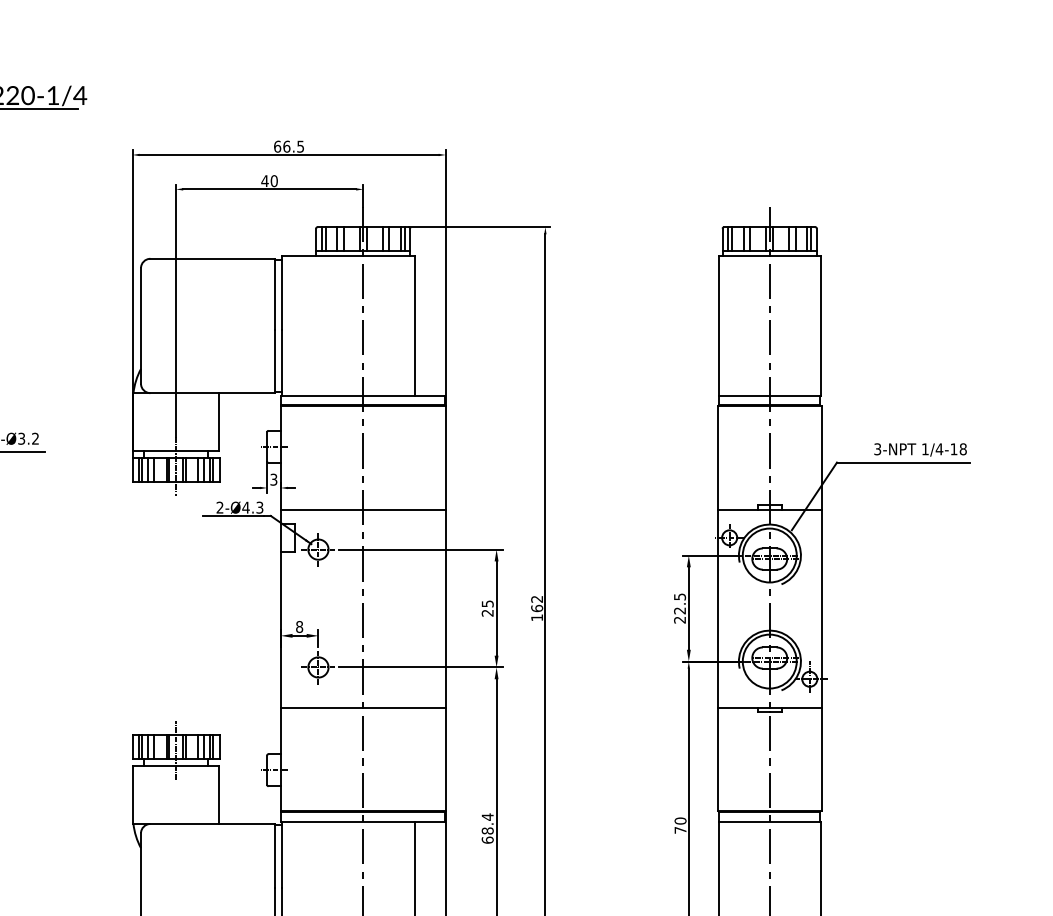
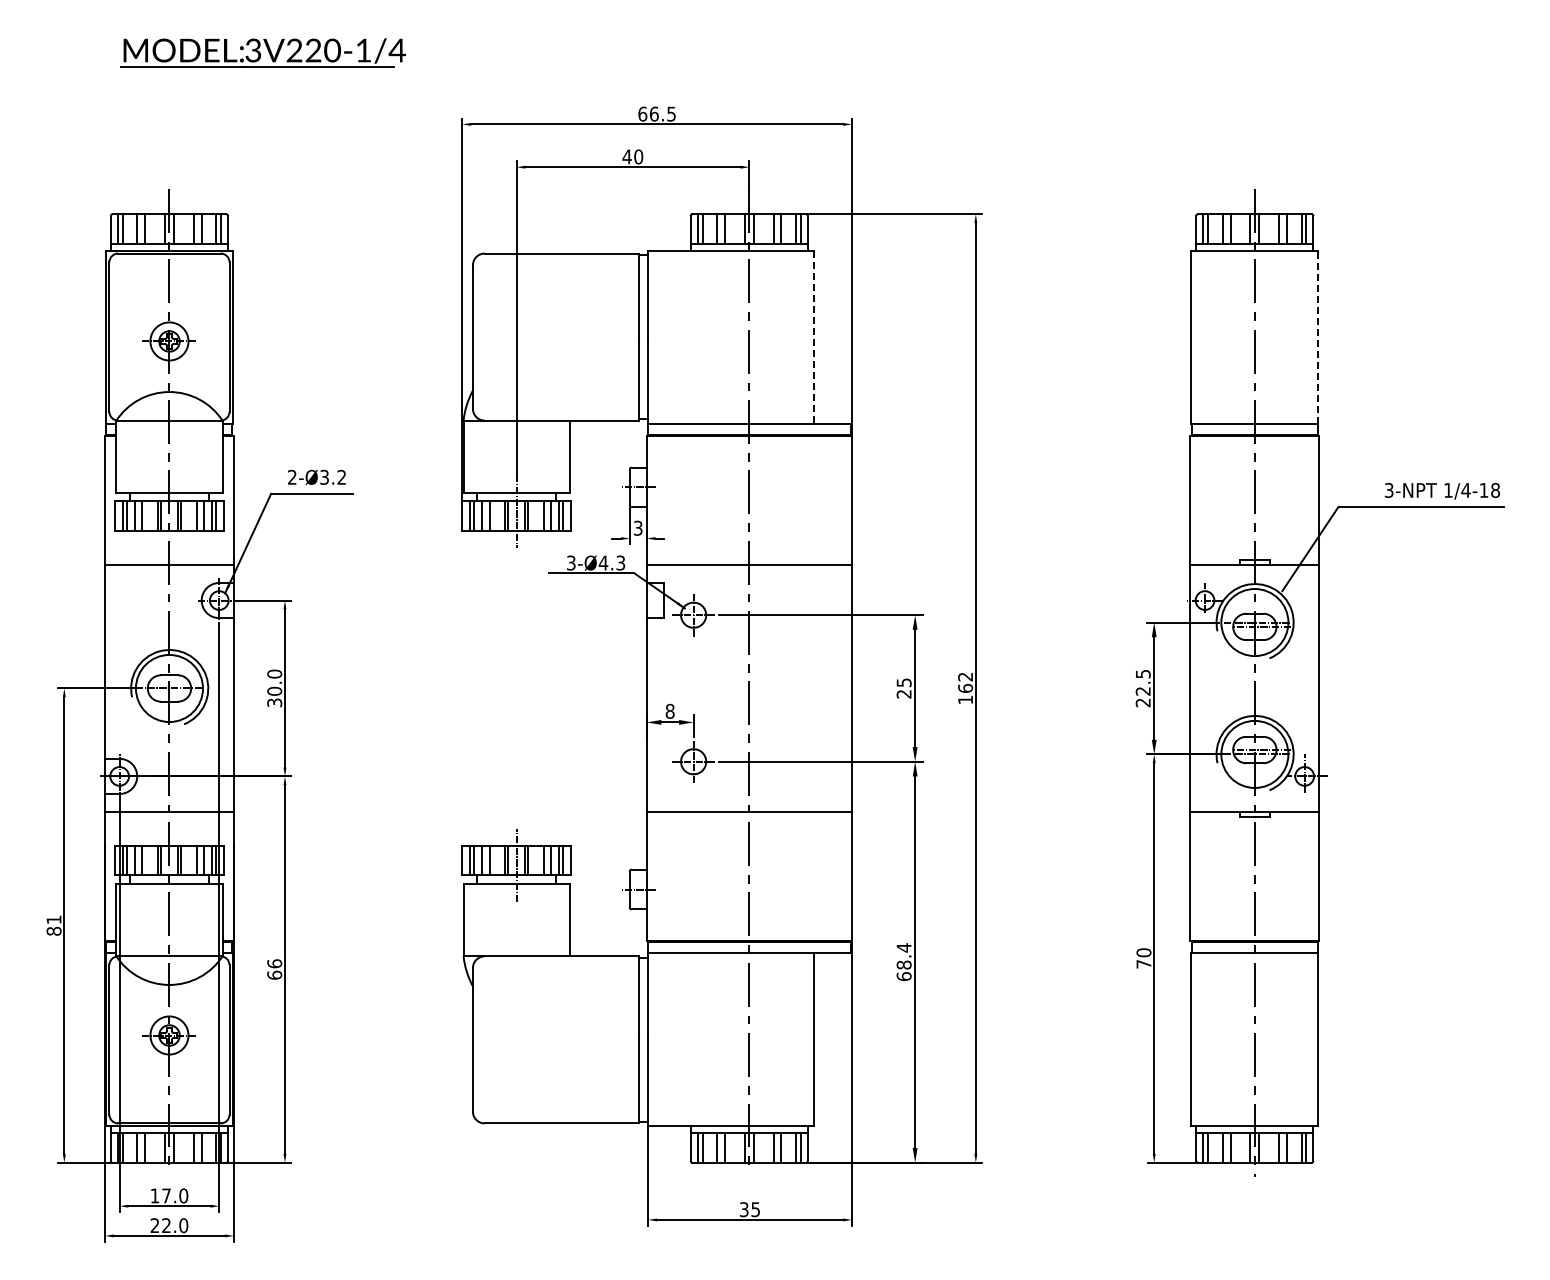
line: (820, 325) -> (1318, 336), solid -> dashed
line: (414, 326) -> (813, 337), solid -> dashed
text: (220, 508) -> (571, 563), 2-Ø4.3 -> 3-Ø4.3

